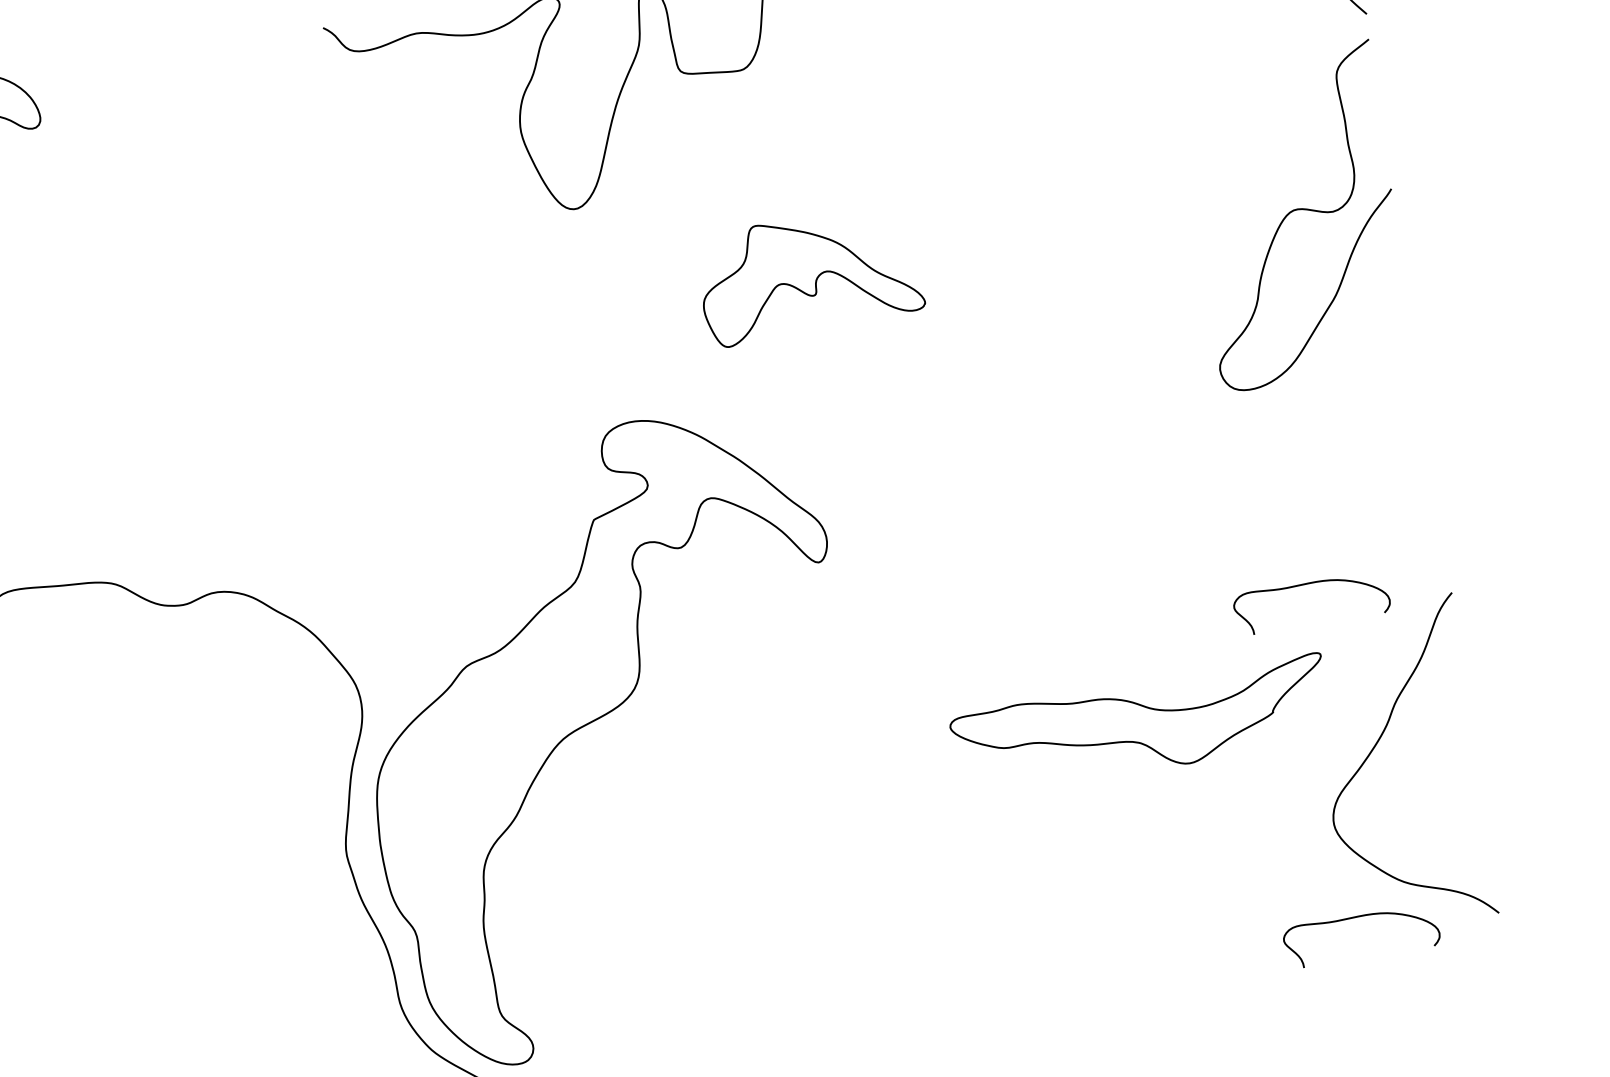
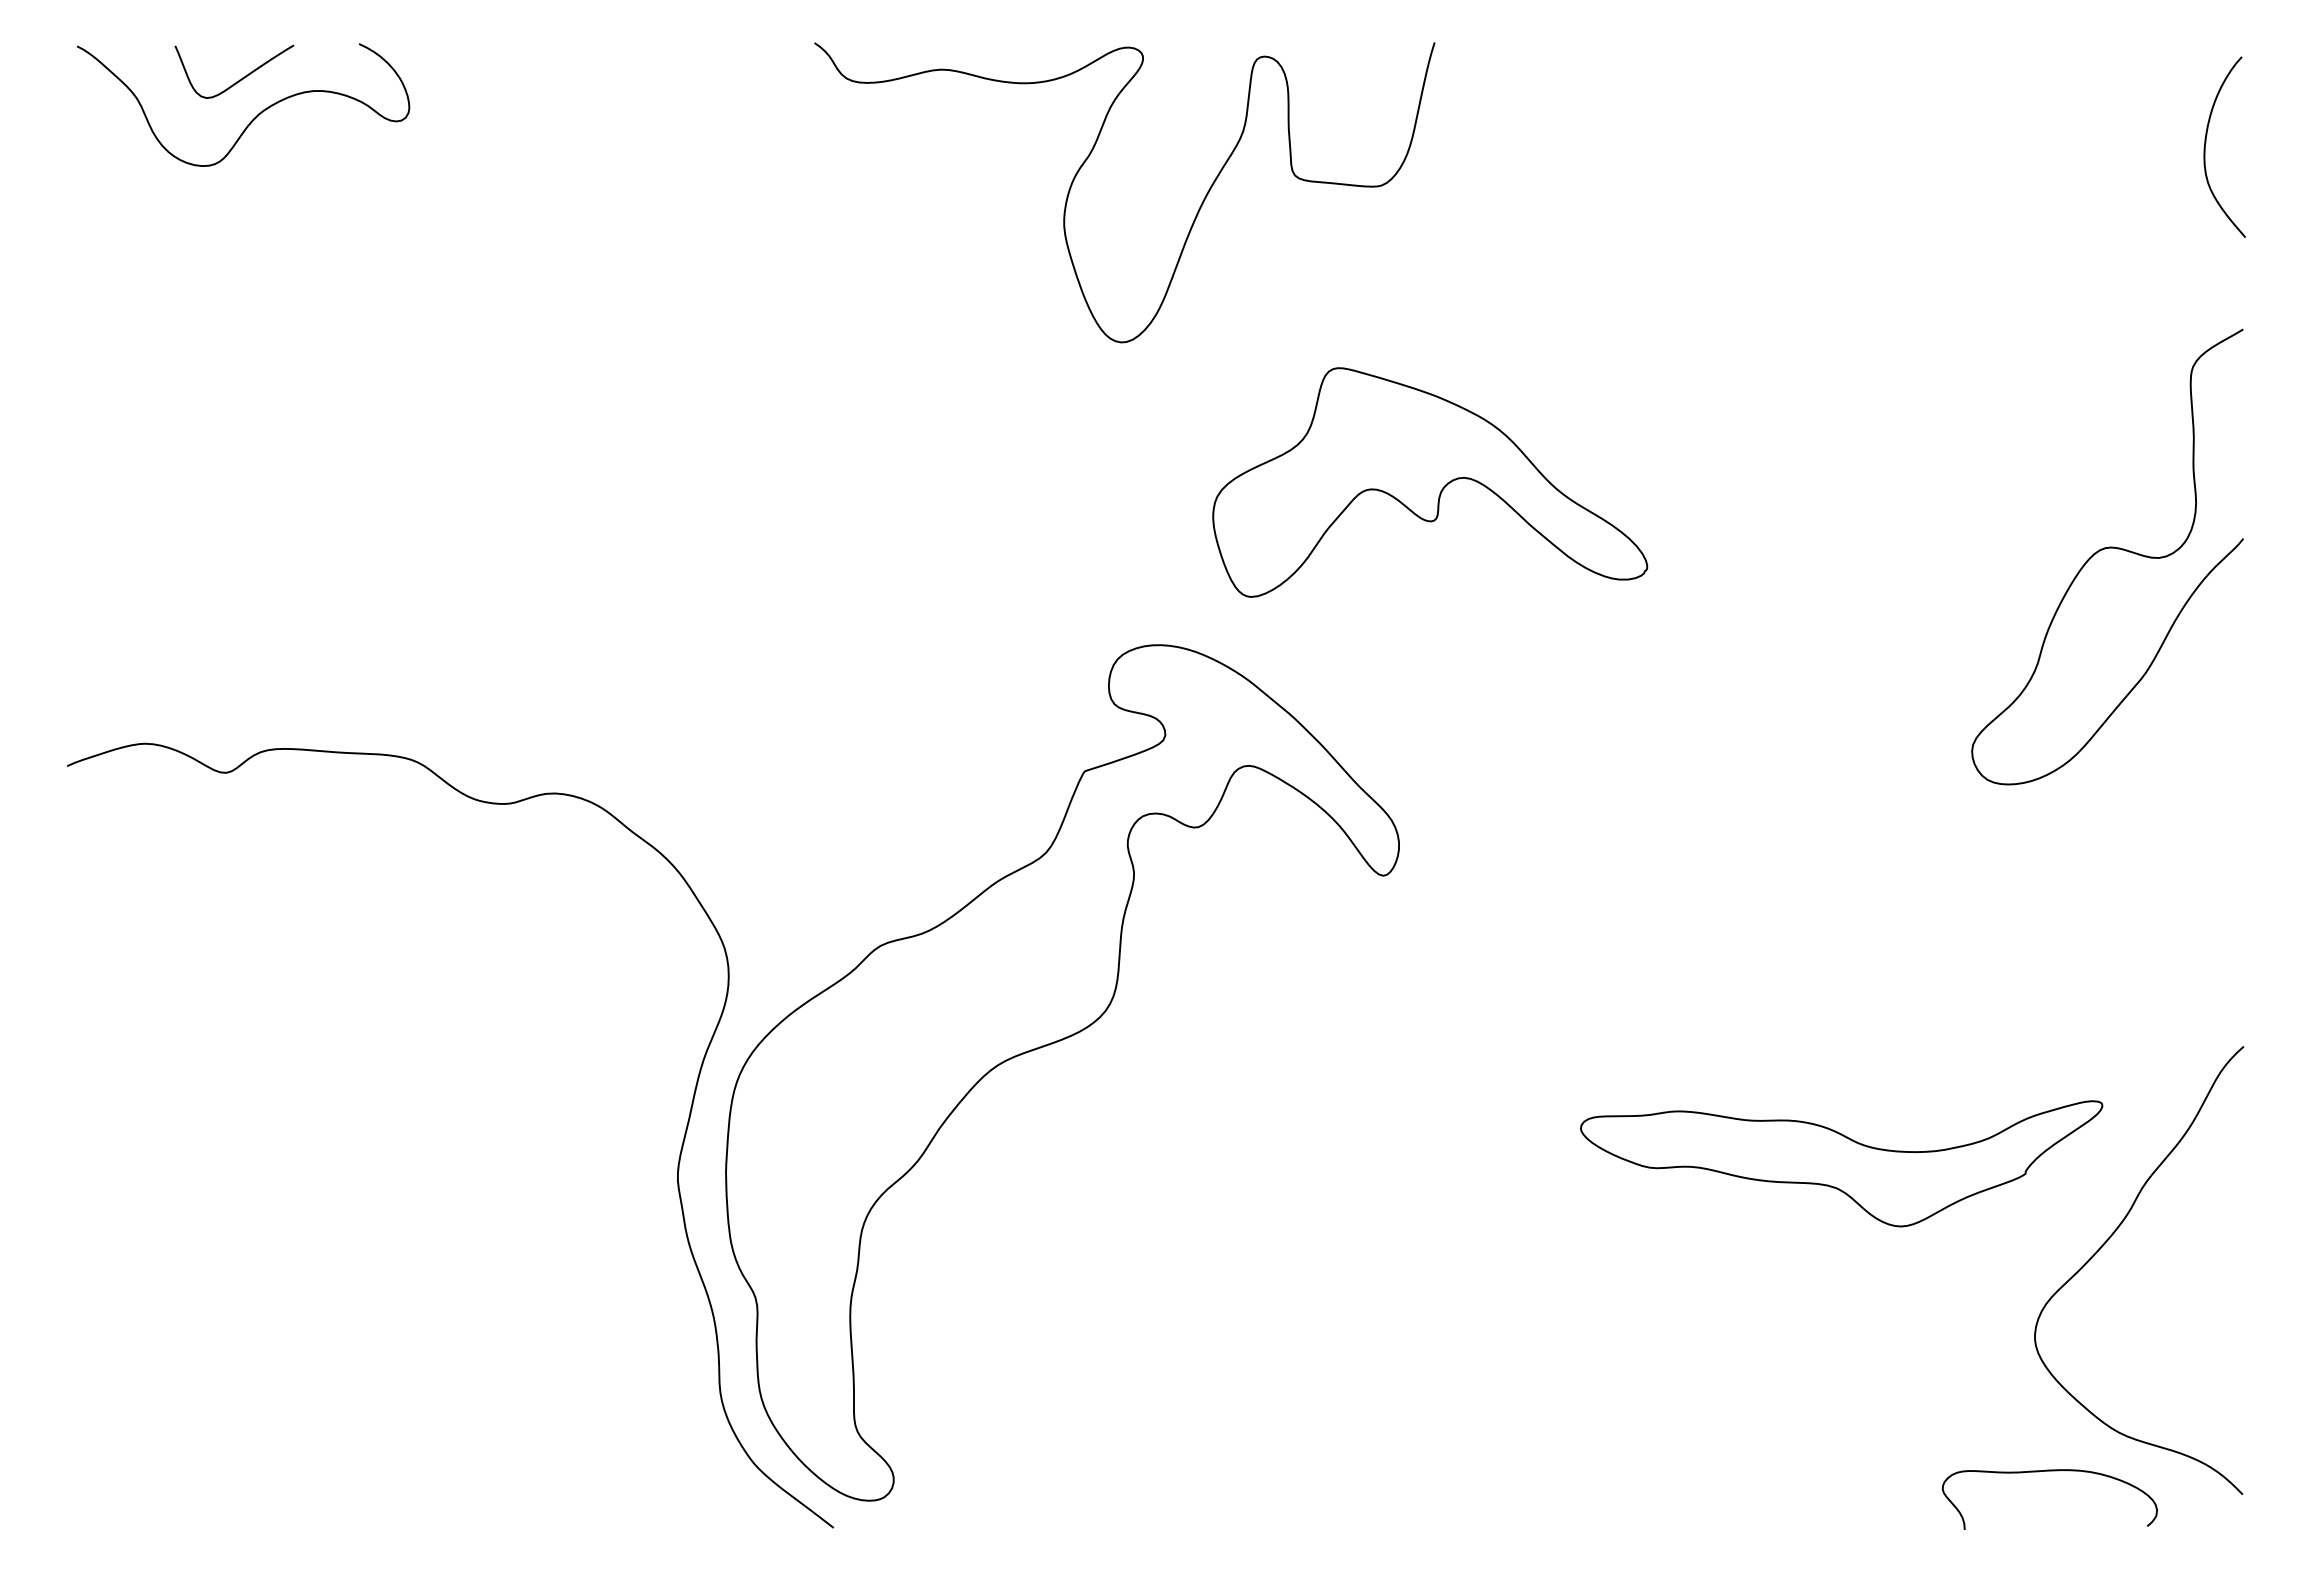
curve: (1293, 211) -> (2105, 549), moved
part: (810, 276) -> (1430, 482), size x1.43
curve: (1308, 584) -> (2049, 1005), removed
part: (1140, 724) -> (1841, 1163), moved

